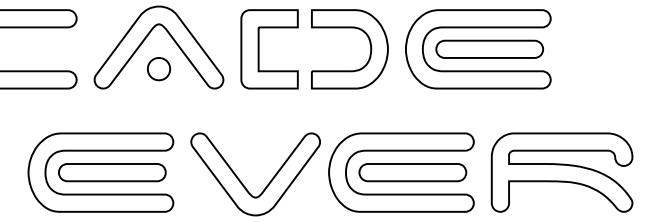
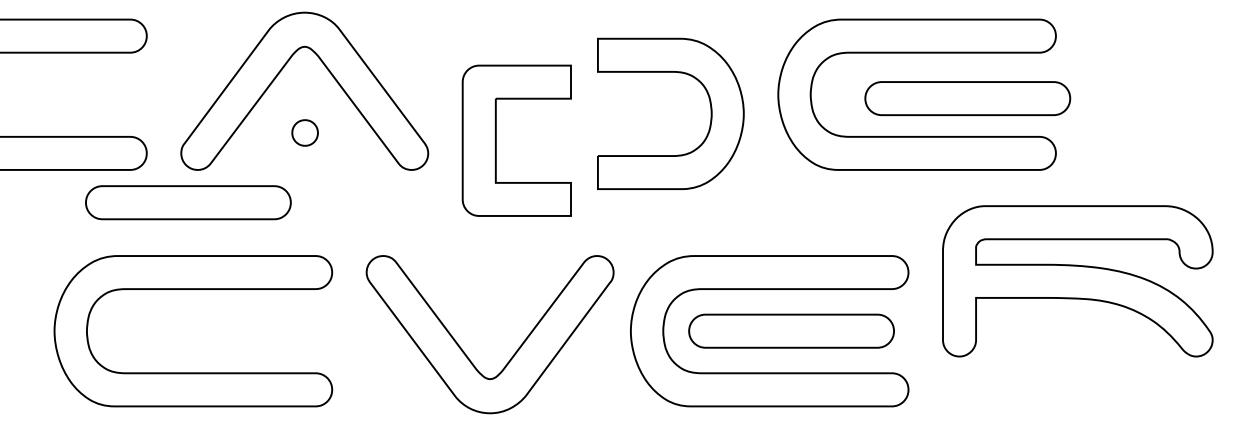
part: (369, 44) -> (708, 104), moved
part: (489, 48) -> (967, 96), moved
part: (259, 49) -> (497, 141), moved
part: (159, 69) -> (305, 133), size x0.6
part: (112, 172) -> (188, 202), moved
part: (561, 172) -> (1076, 281), moved

